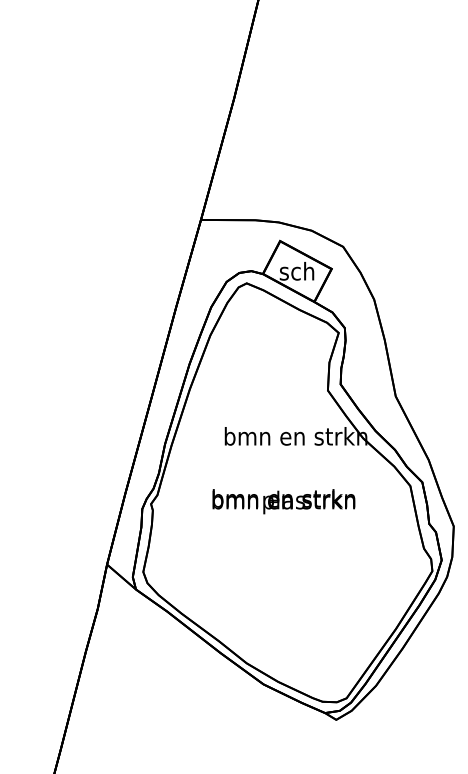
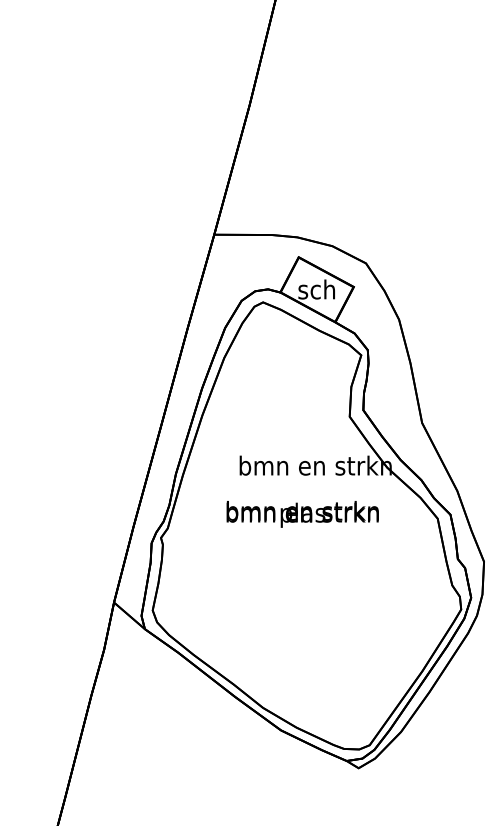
text: (283, 501) -> (302, 514), moved

